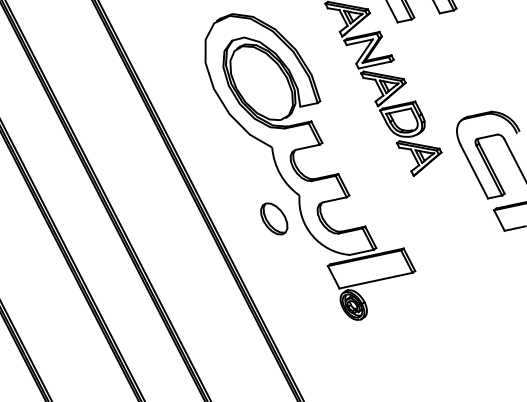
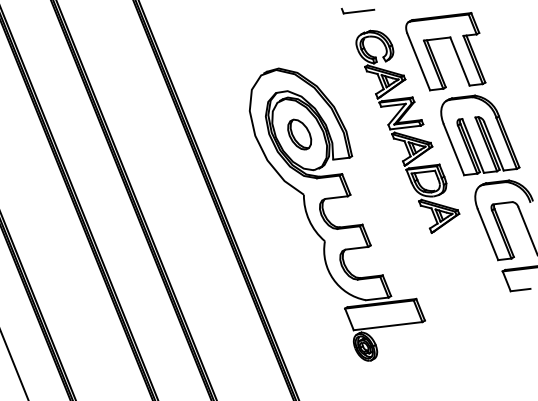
part: (456, 66) -> (480, 135), added
part: (274, 218) -> (299, 134), moved

